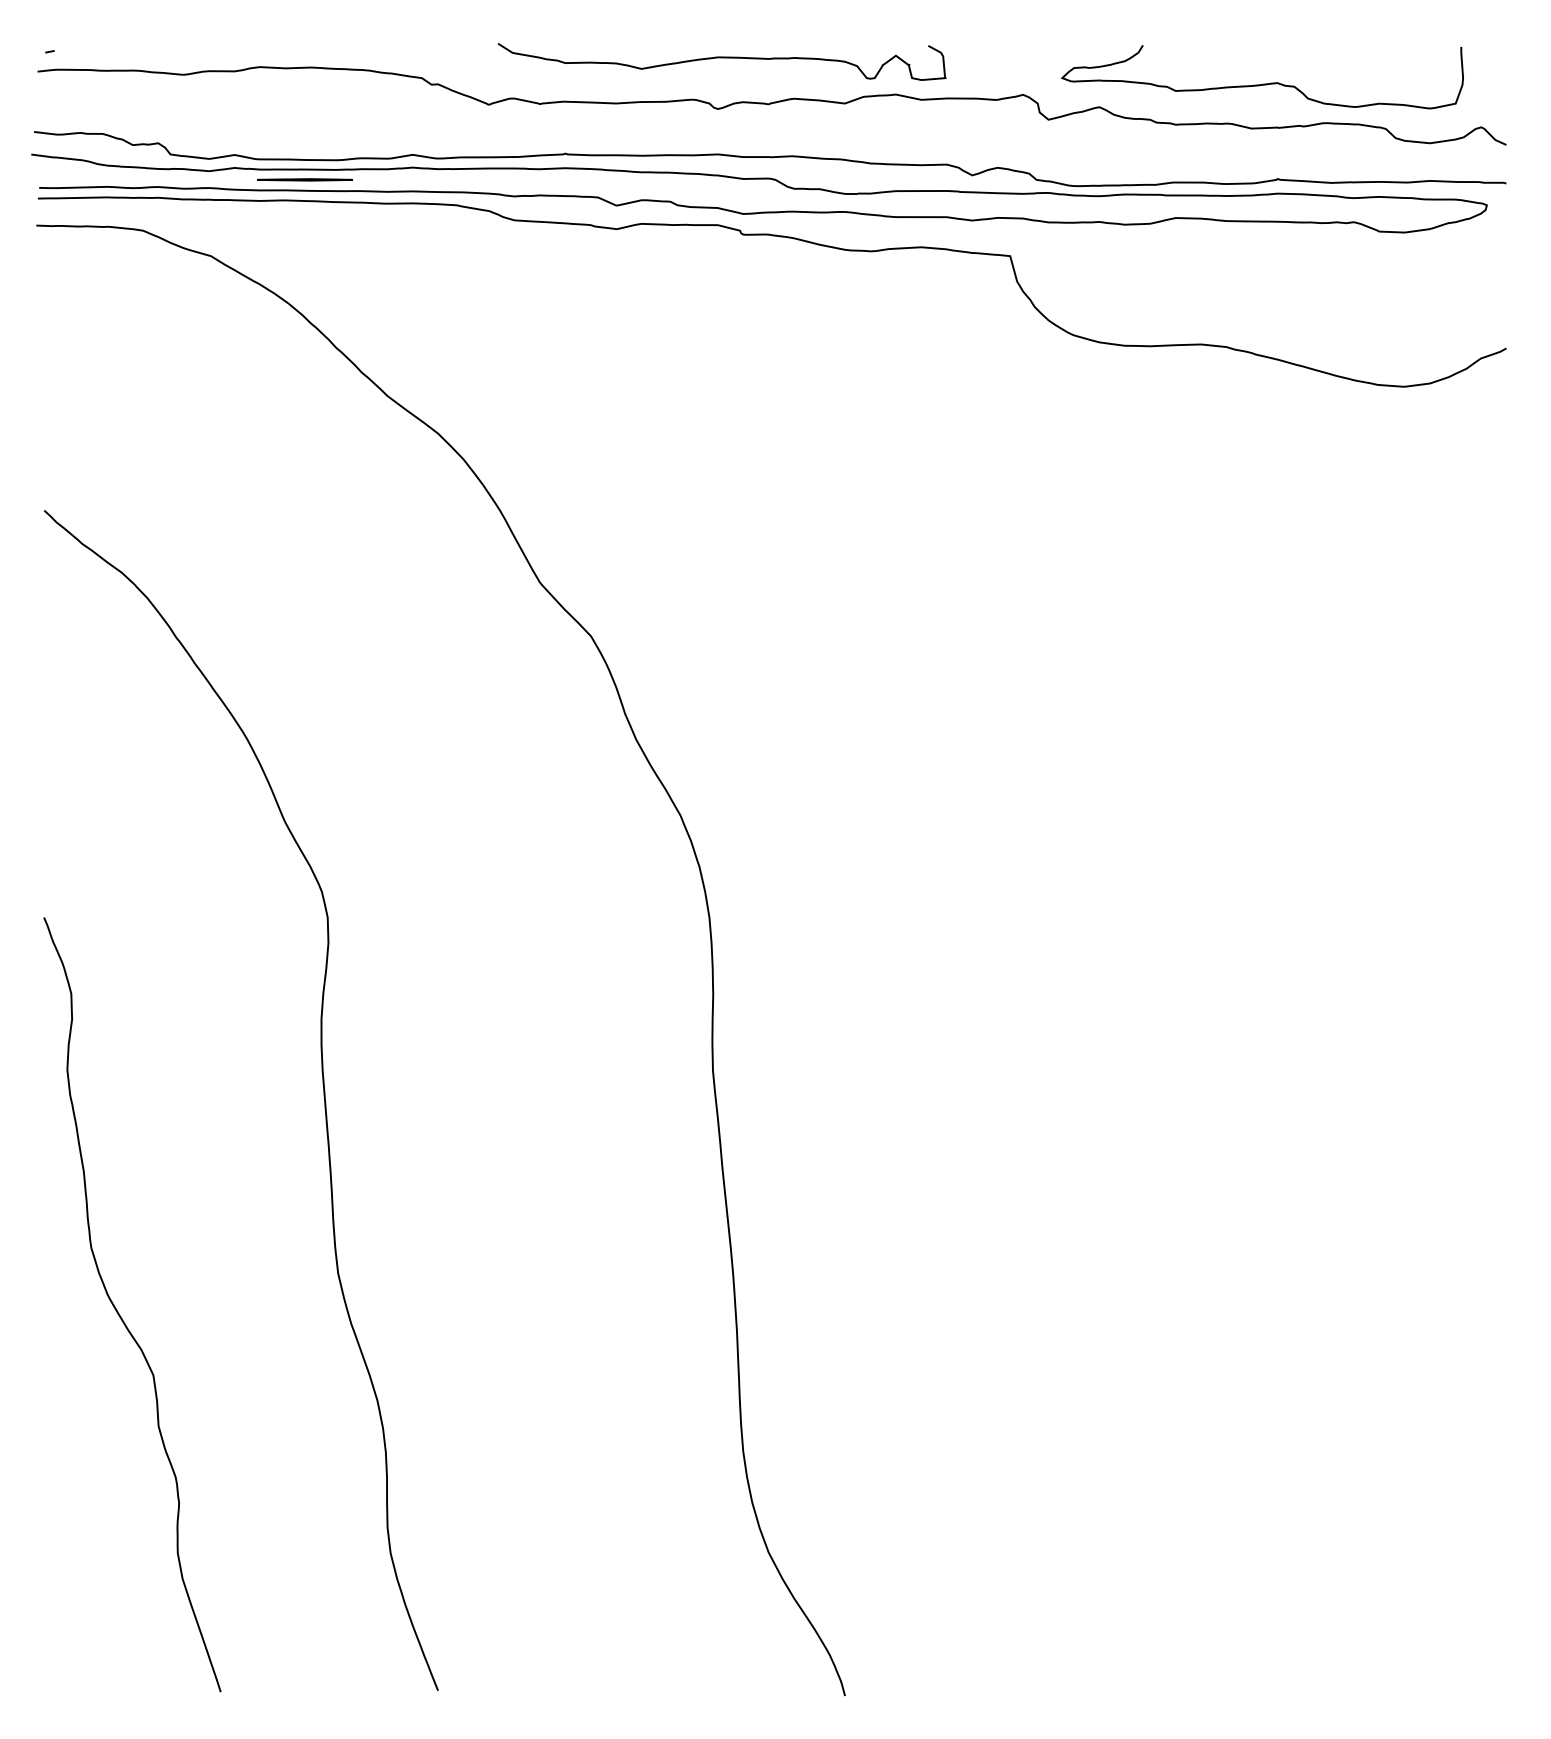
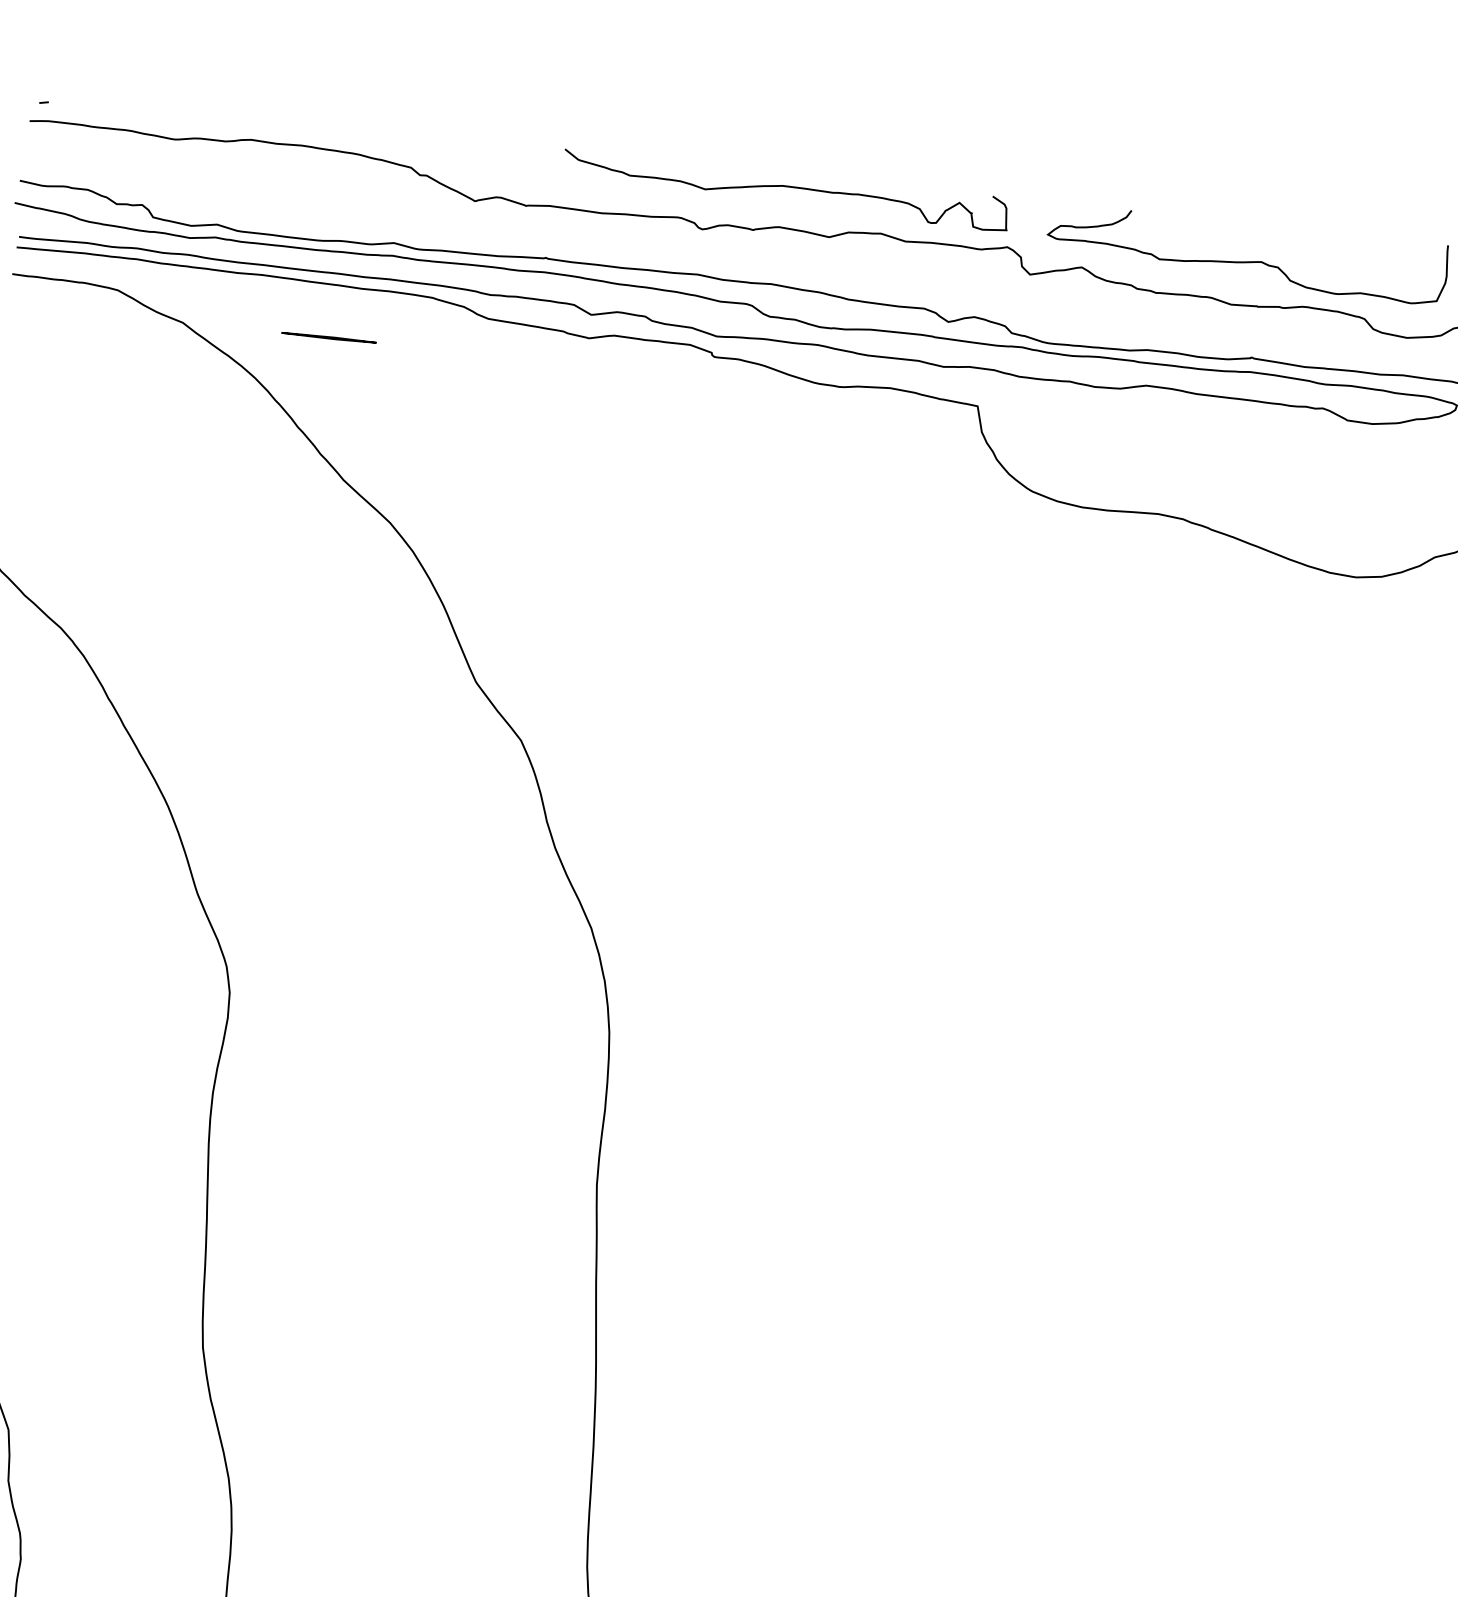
curve: (721, 58) -> (785, 187), moved
line: (304, 179) -> (328, 337), moved

